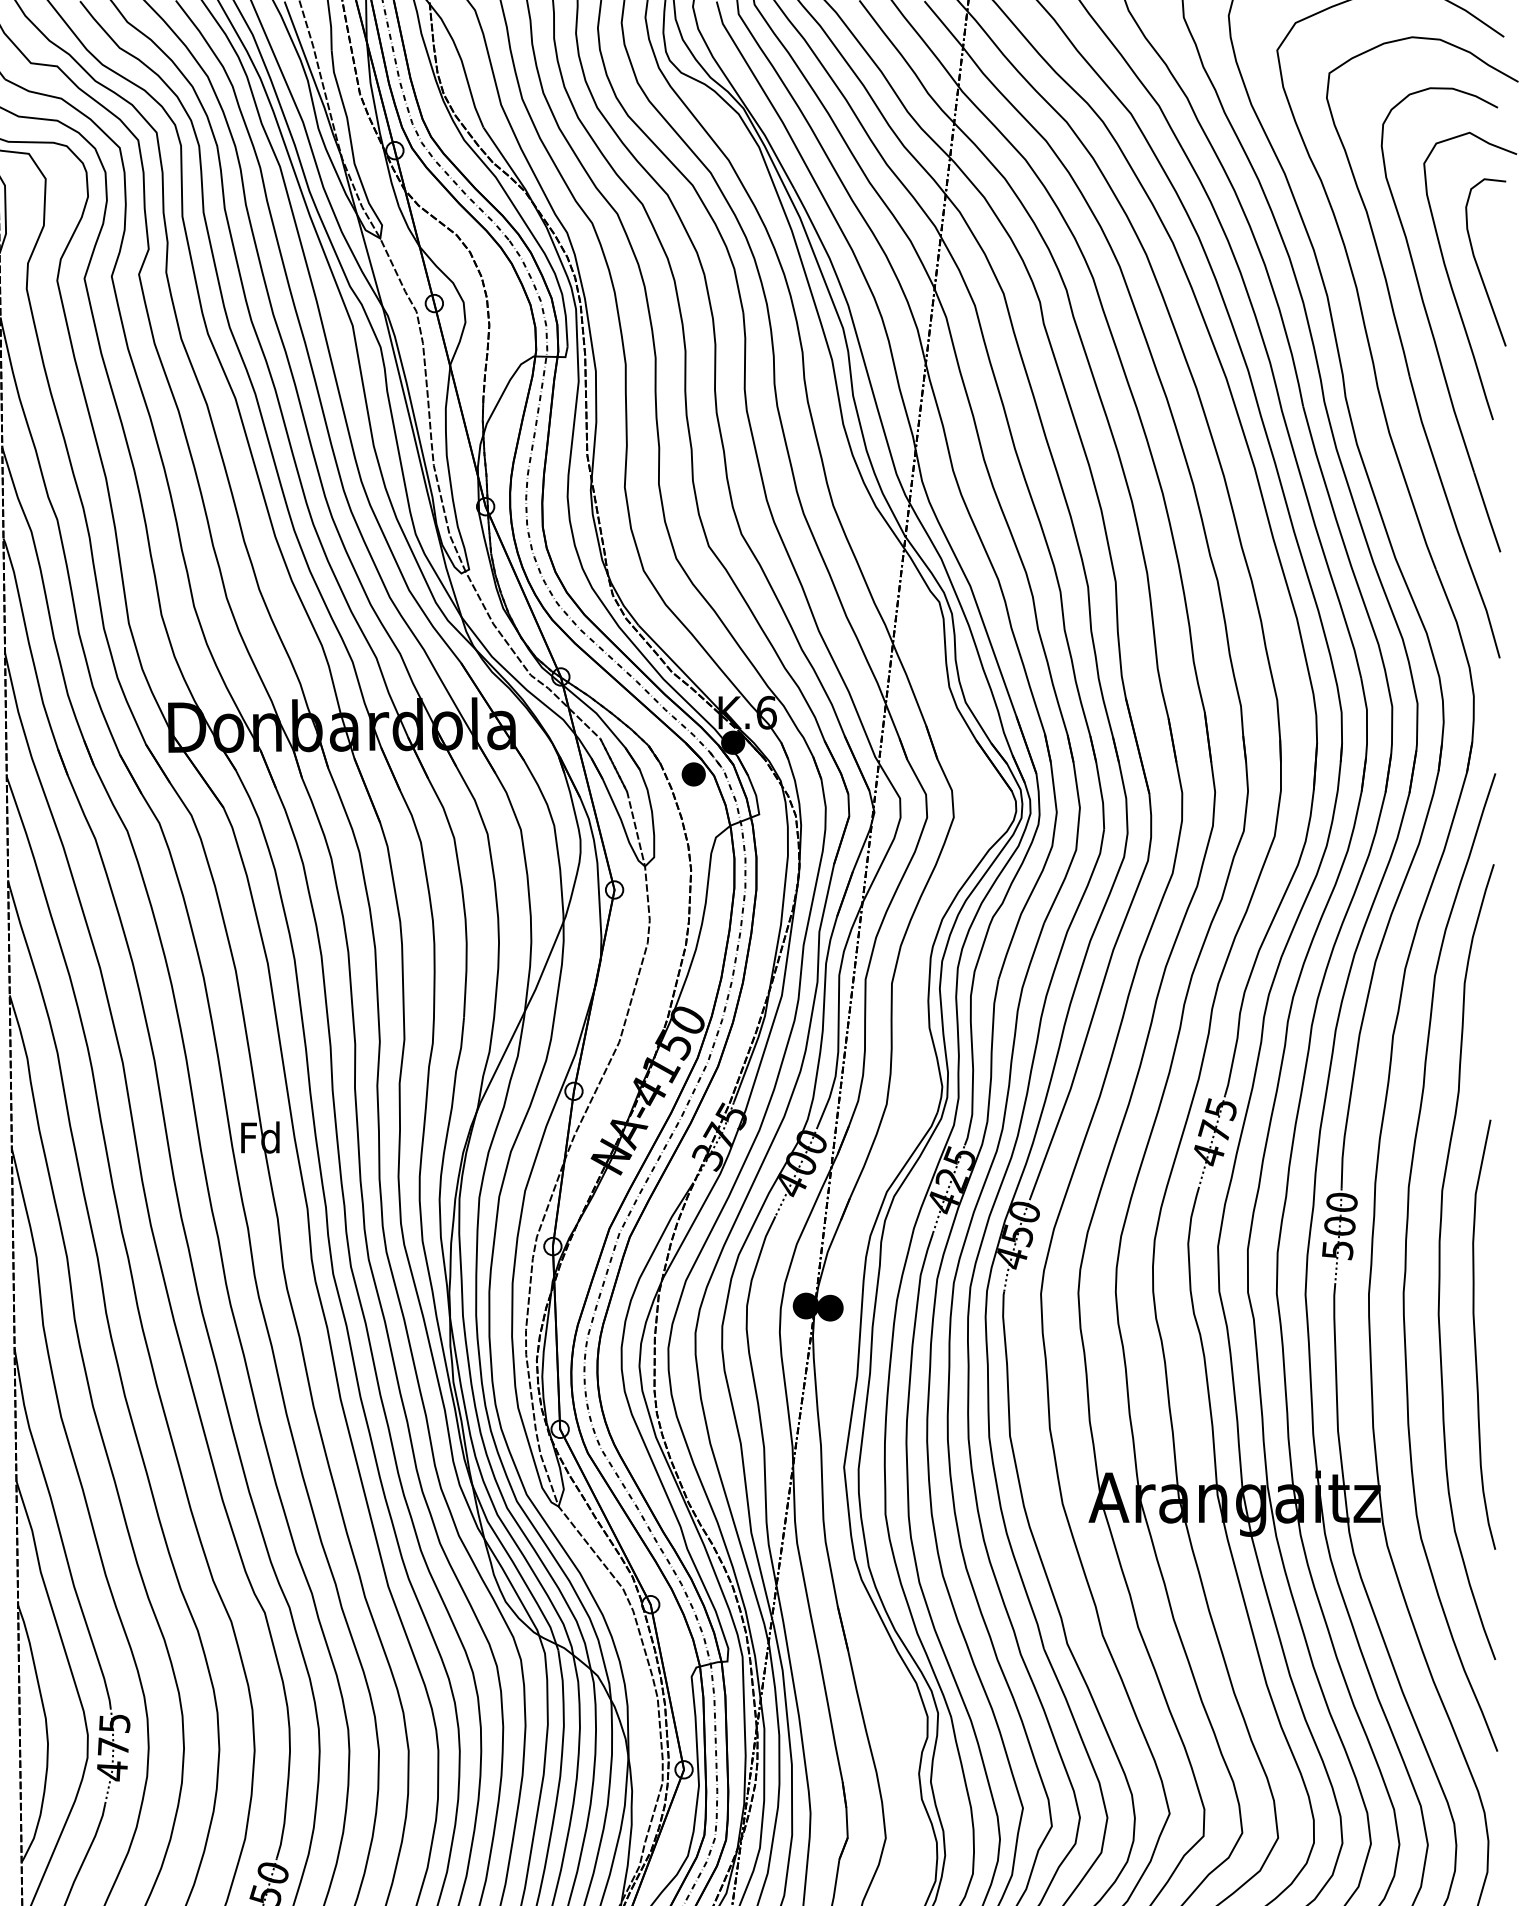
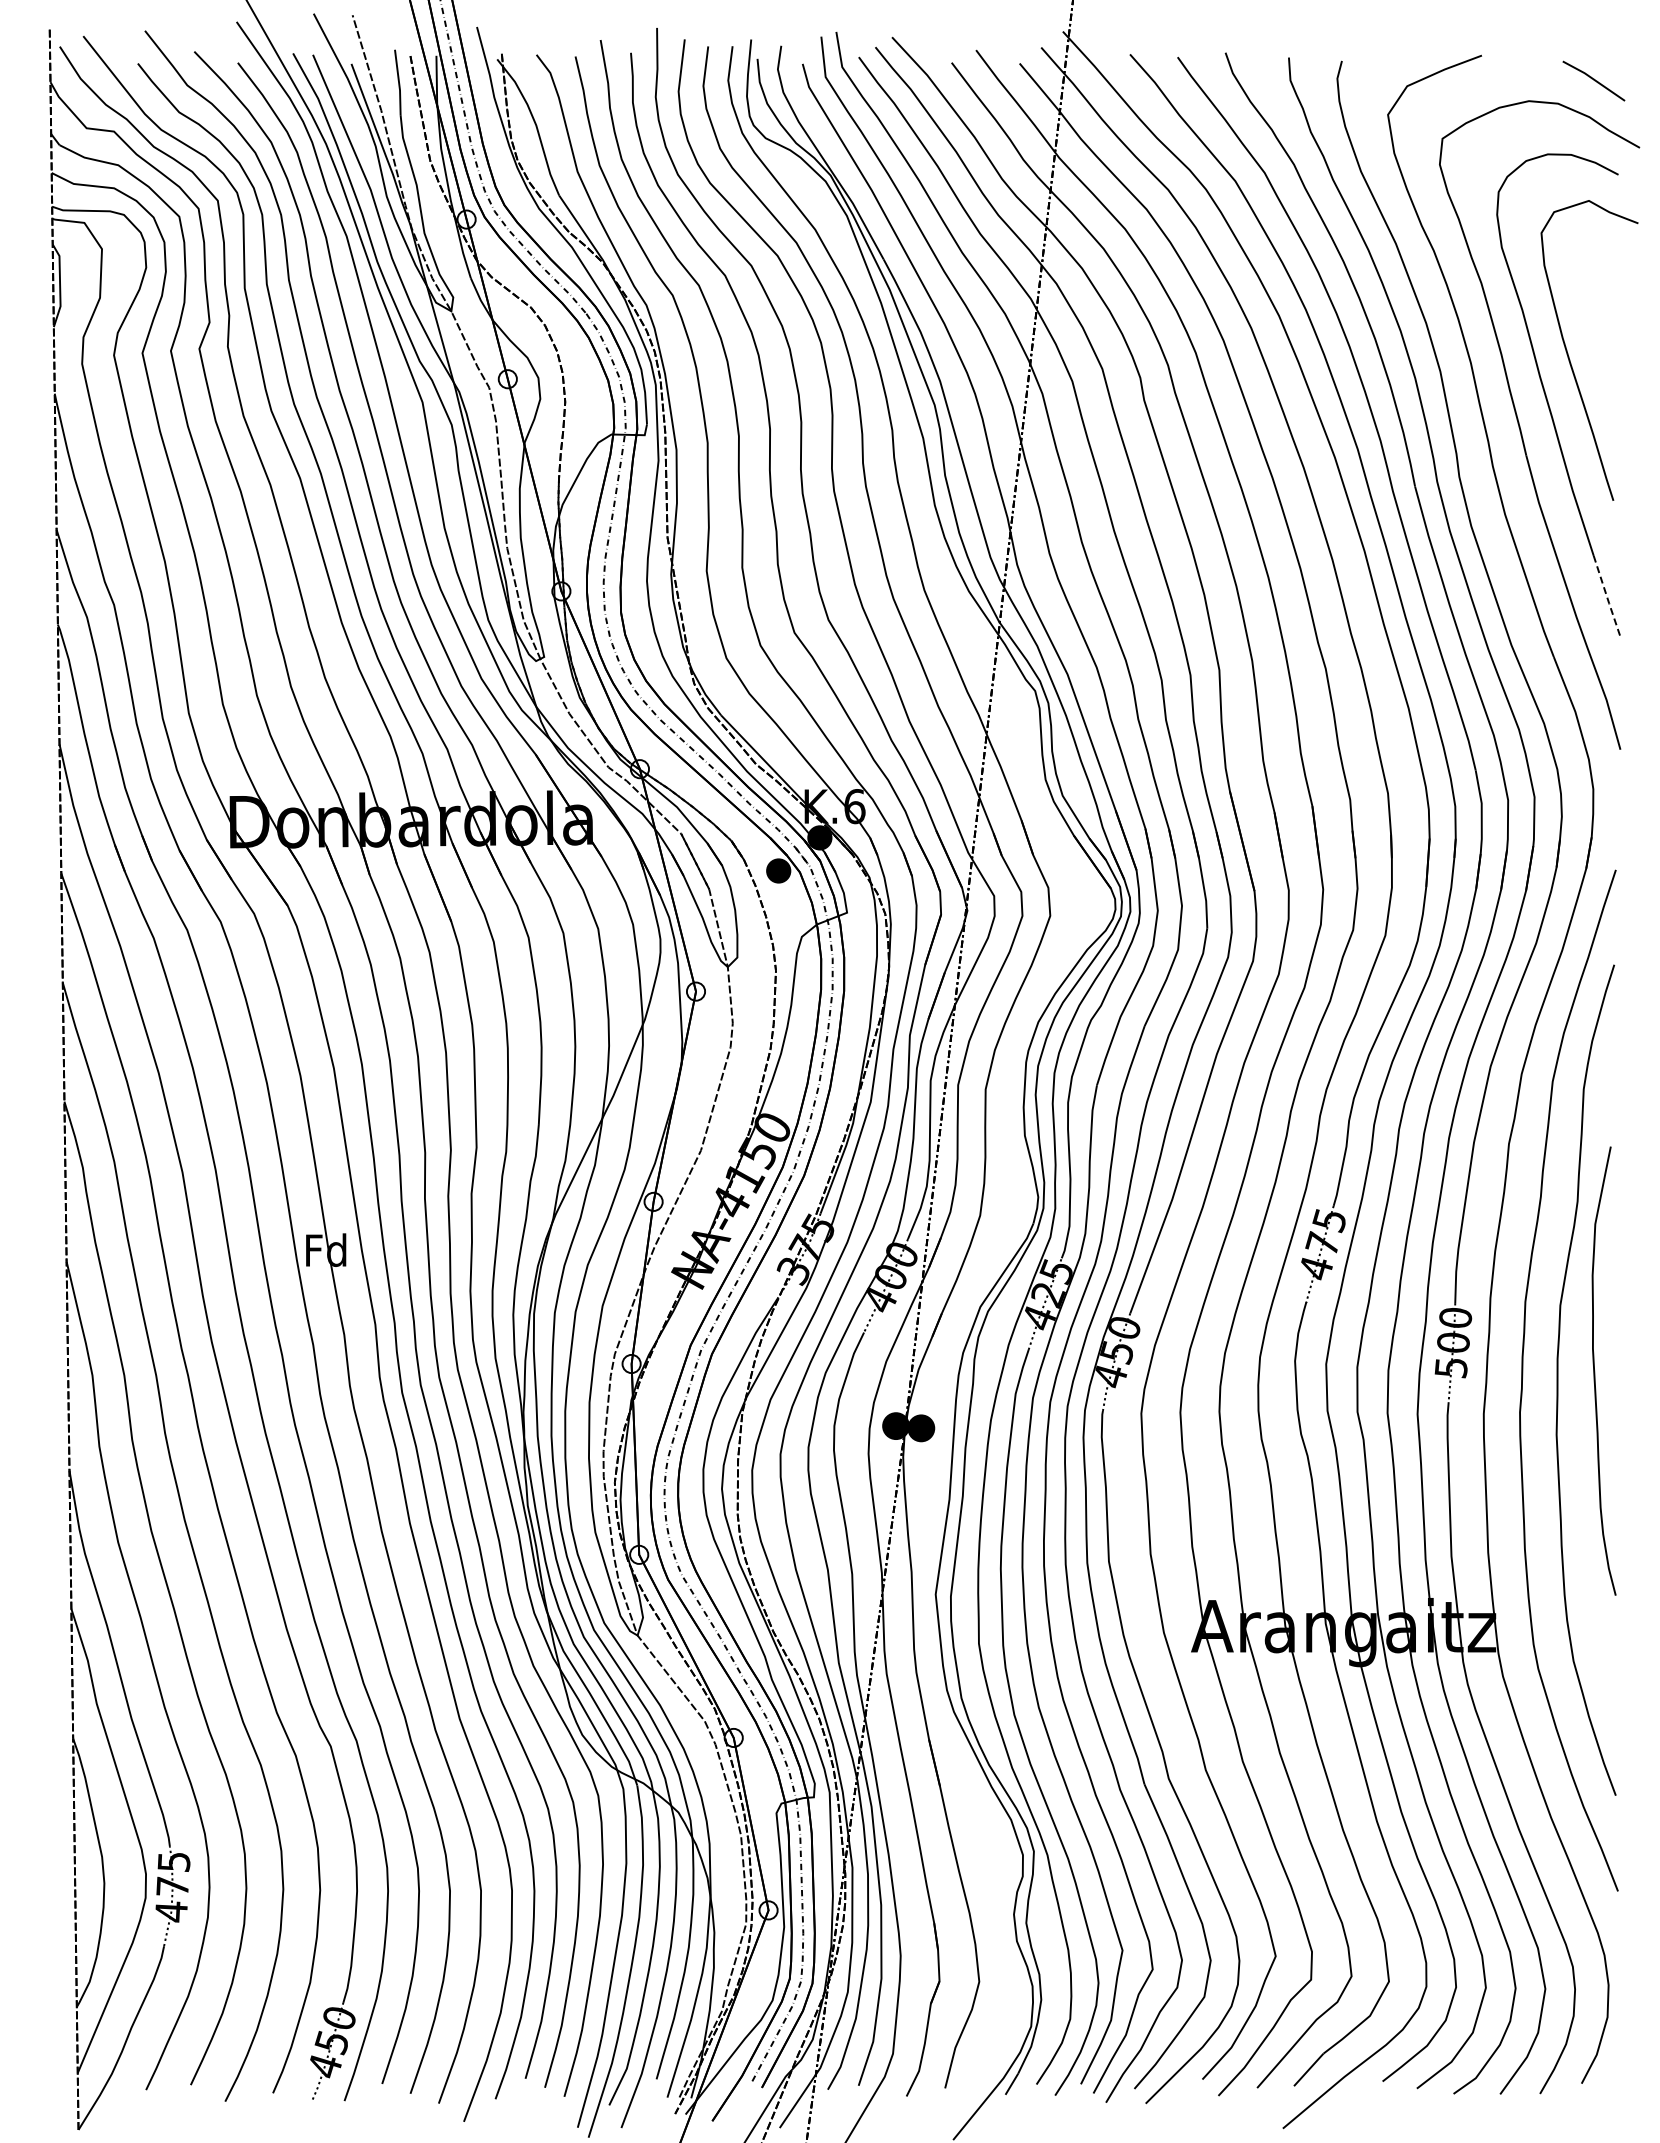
curve: (1477, 263) -> (1597, 337), removed
line: (1487, 512) -> (1607, 597), solid -> dashed
curve: (1475, 1335) -> (1595, 1371), moved

